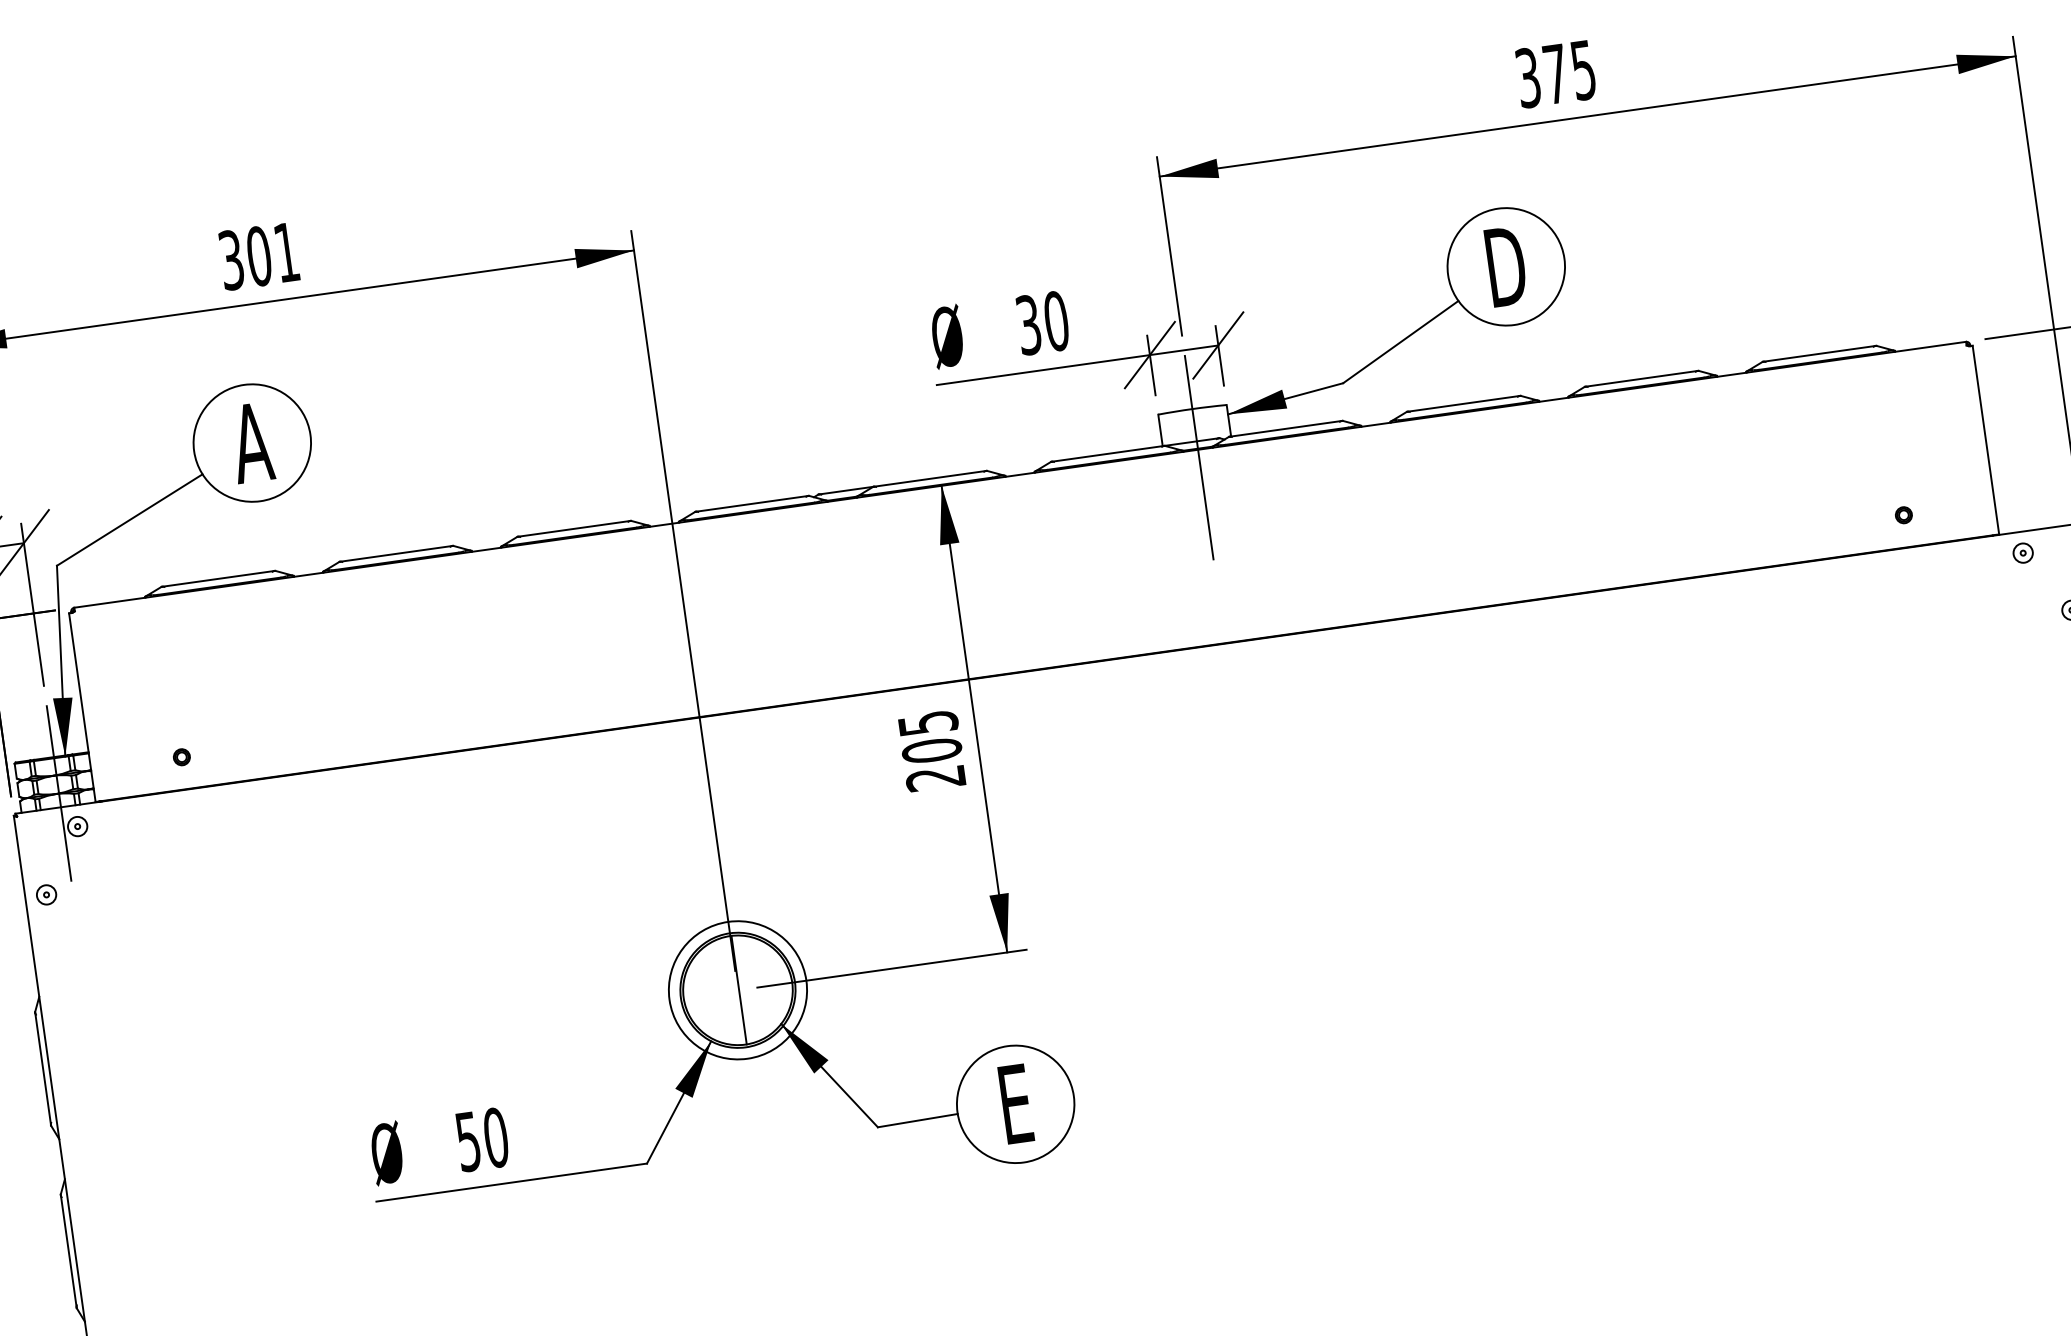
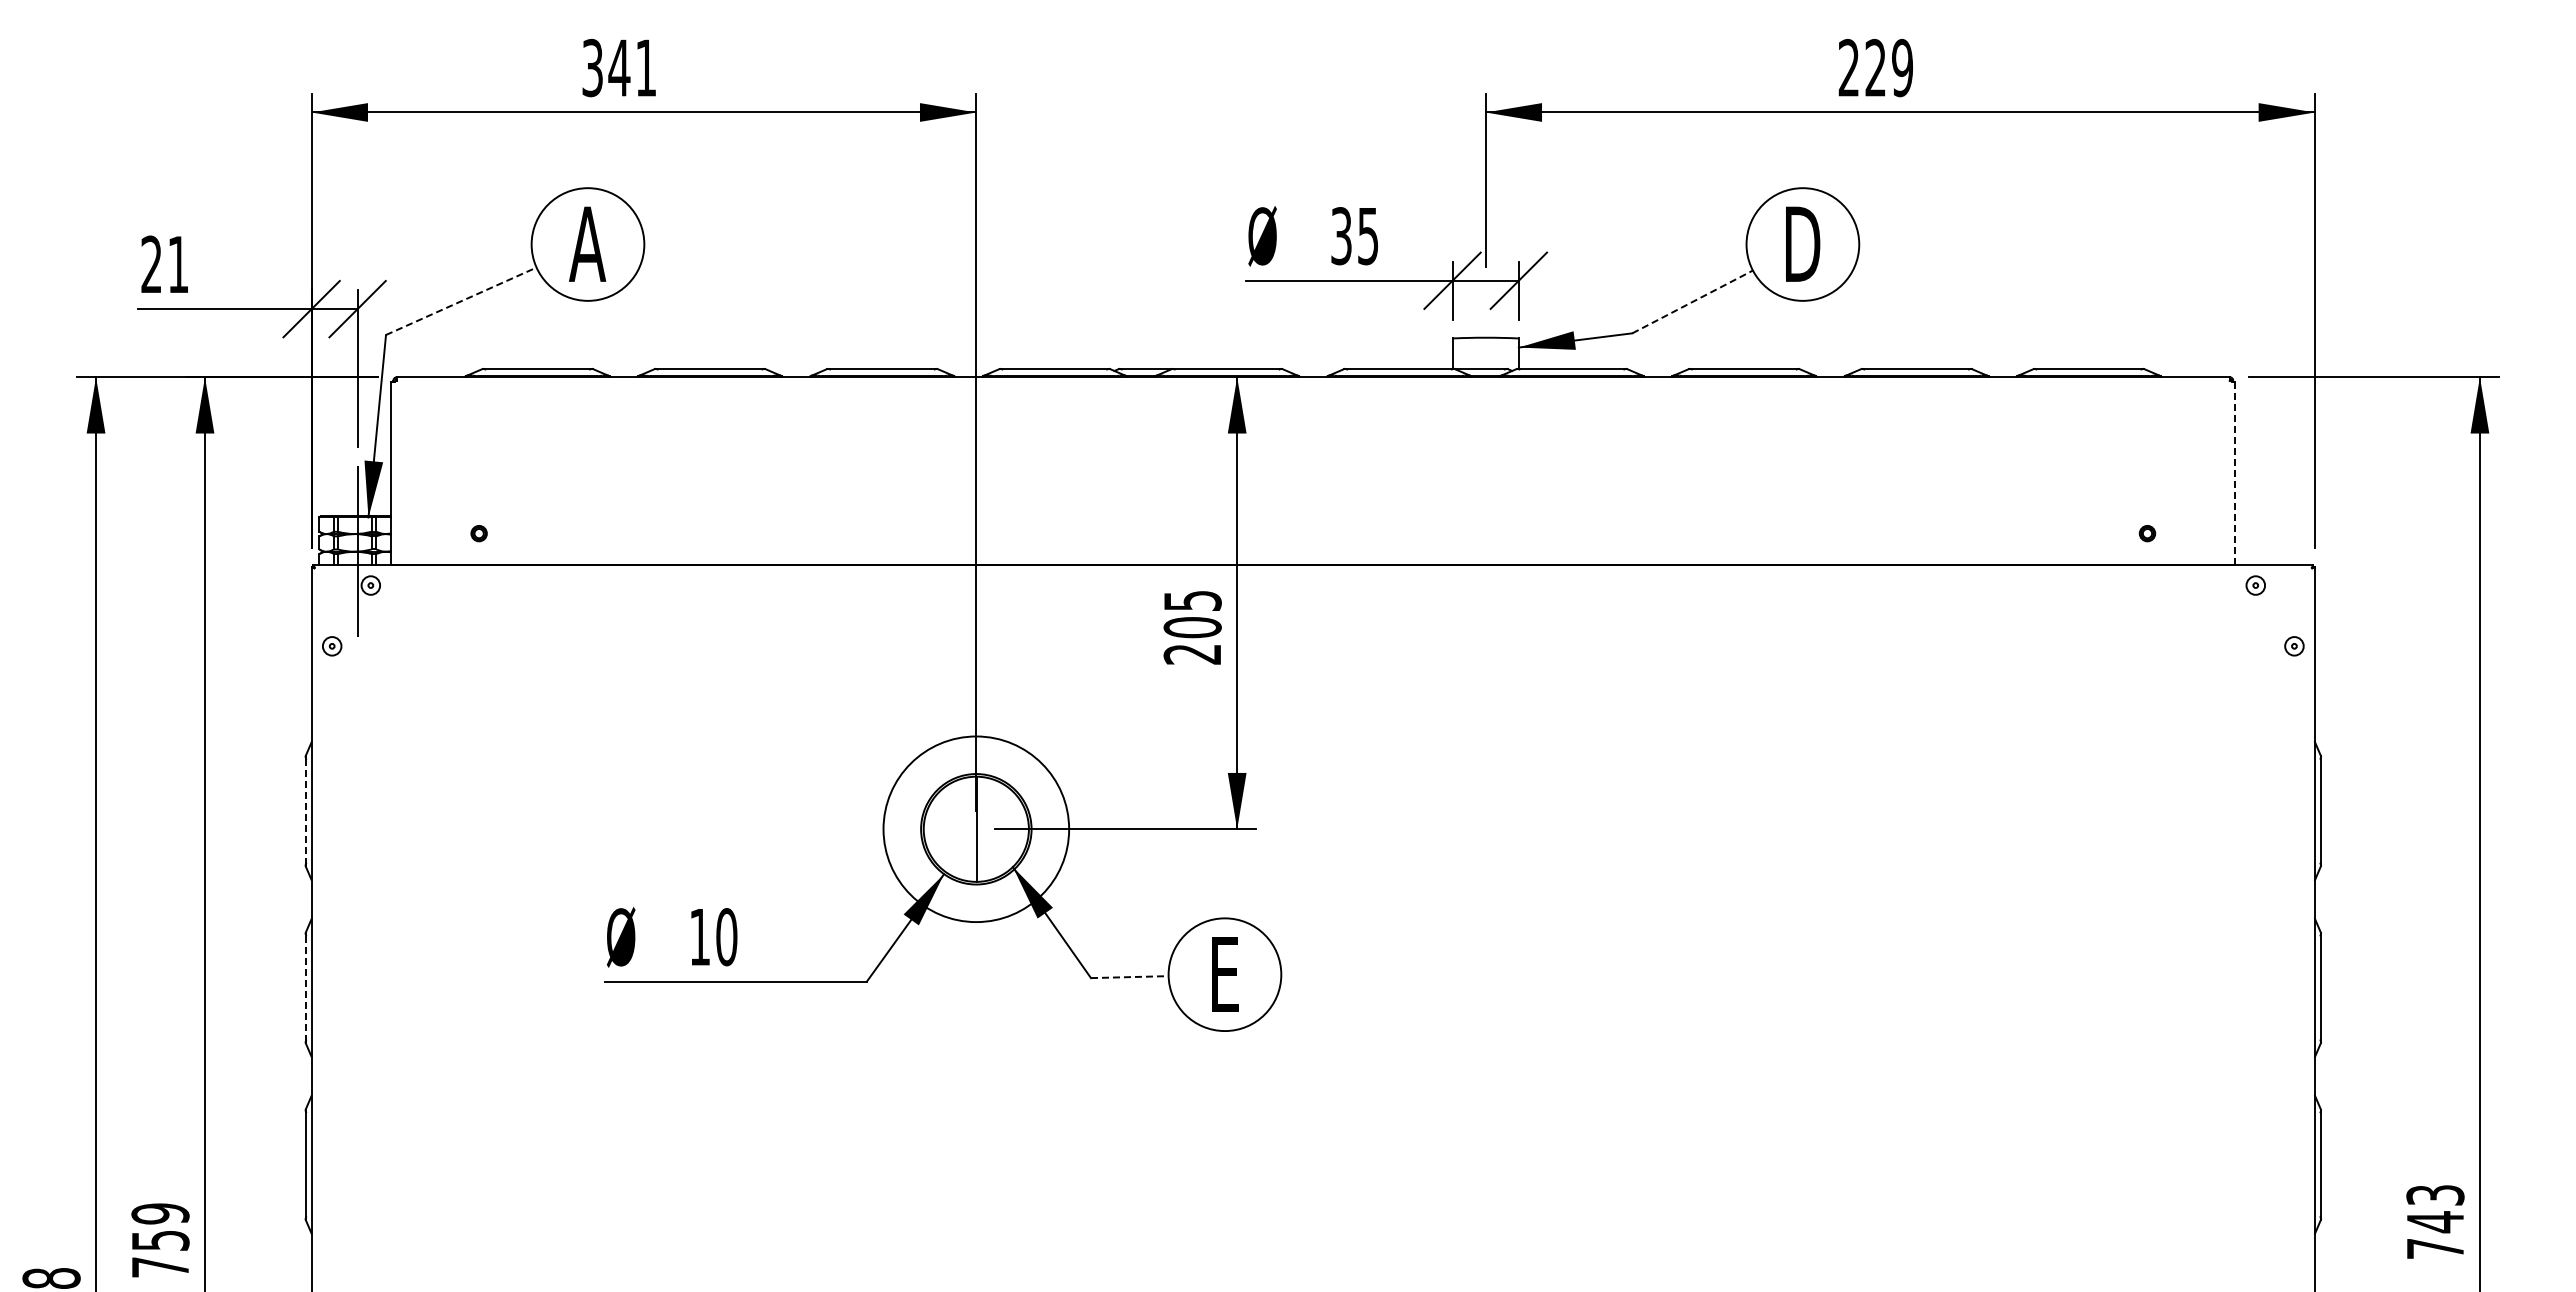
text: (1555, 73) -> (1875, 67), 375 -> 229
text: (259, 255) -> (619, 67), 301 -> 341
text: (1055, 321) -> (1367, 236), 30 -> 35
line: (1400, 341) -> (1692, 301), solid -> dashed
line: (1985, 439) -> (2235, 472), solid -> dashed
line: (1198, 457) -> (1485, 384), removed
line: (130, 520) -> (461, 301), solid -> dashed
circle: (738, 990) -> (976, 829), size x1.4
line: (42, 1068) -> (305, 810), solid -> dashed
line: (917, 1121) -> (1129, 977), solid -> dashed
text: (467, 1142) -> (699, 937), 50 -> 10
line: (68, 1250) -> (305, 987), solid -> dashed

